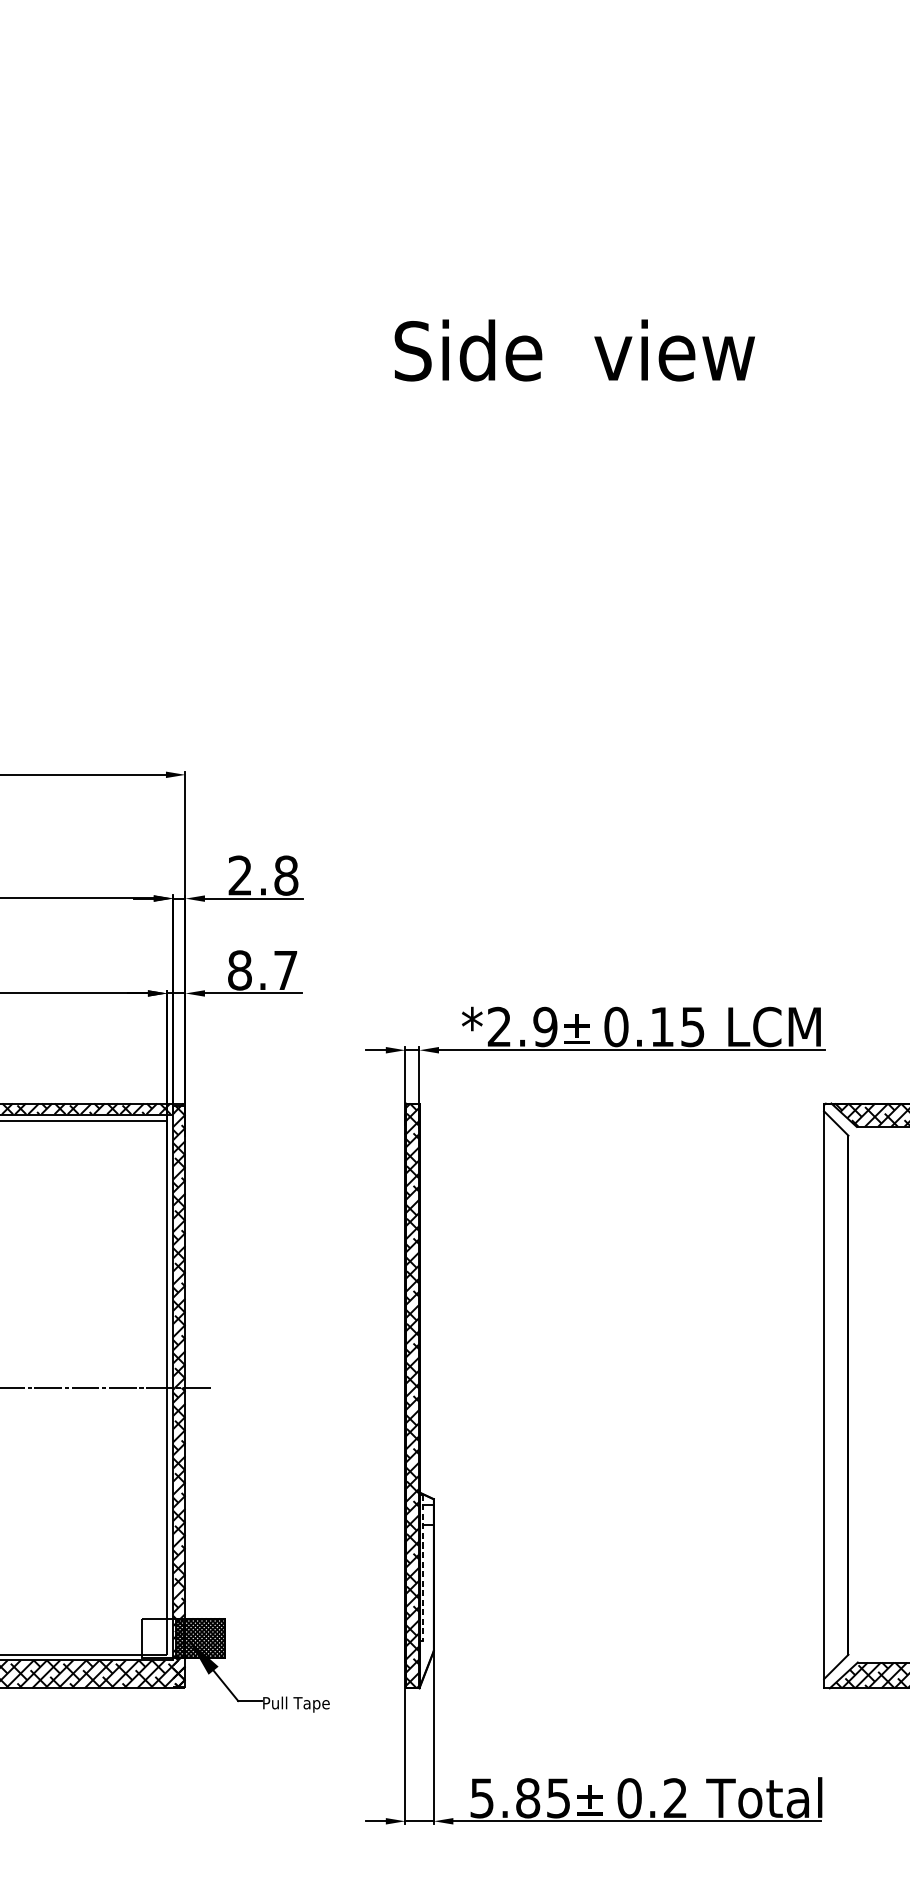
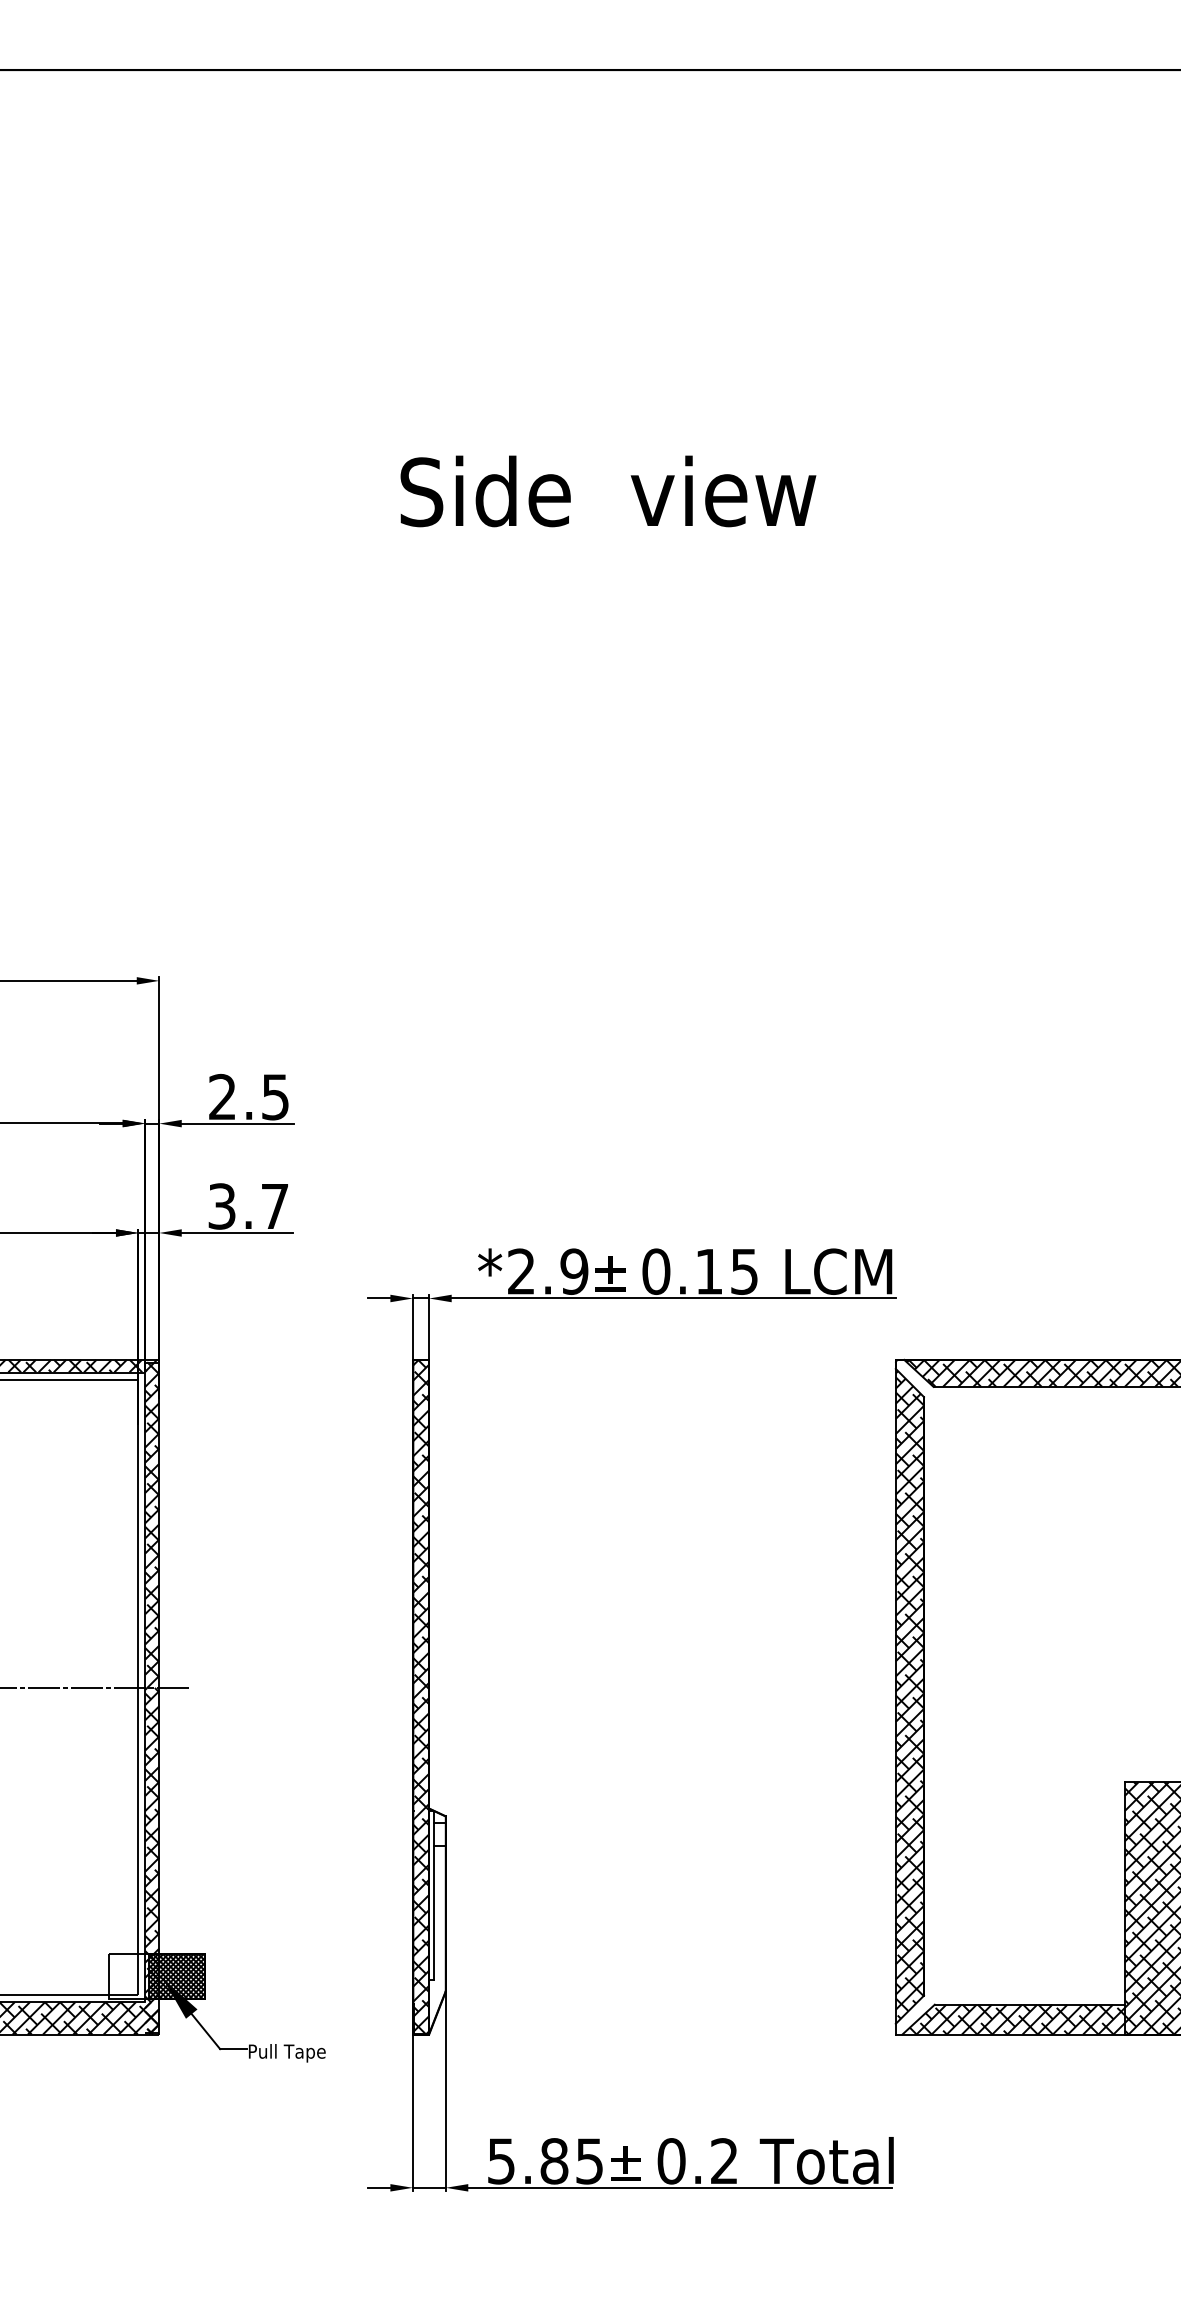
text: (286, 875) -> (275, 1096), 2.8 -> 2.5
text: (240, 970) -> (222, 1206), 8.7 -> 3.7
hatch: (835, 1393) -> (909, 1694), added
line: (423, 1568) -> (433, 1896), dashed -> solid

